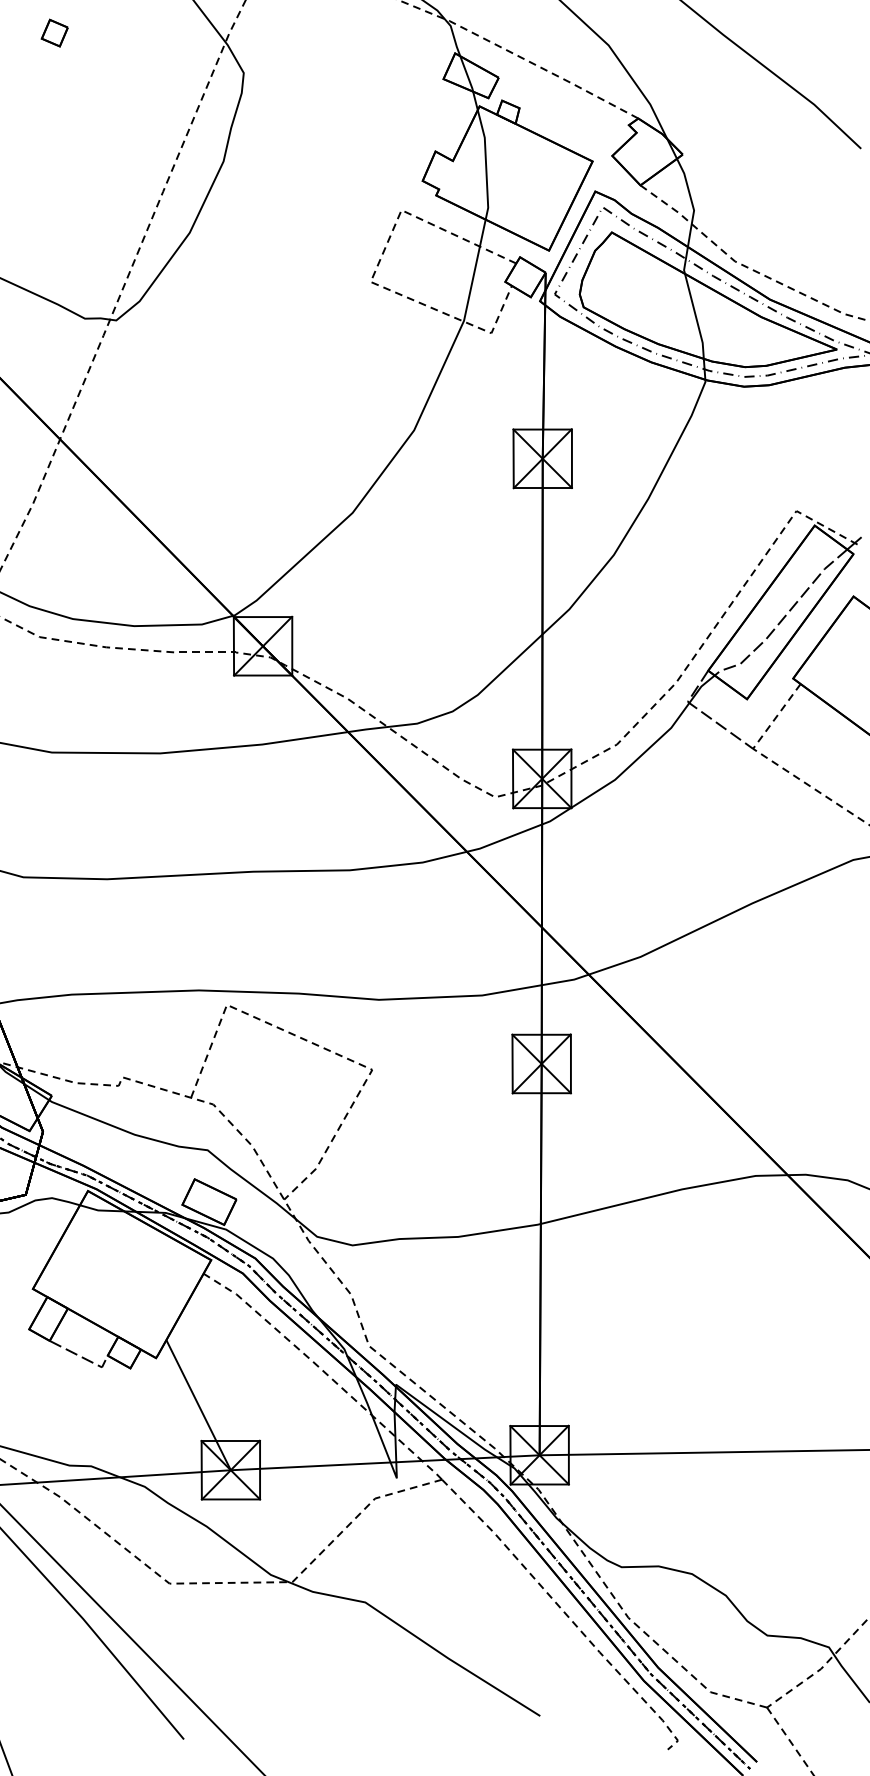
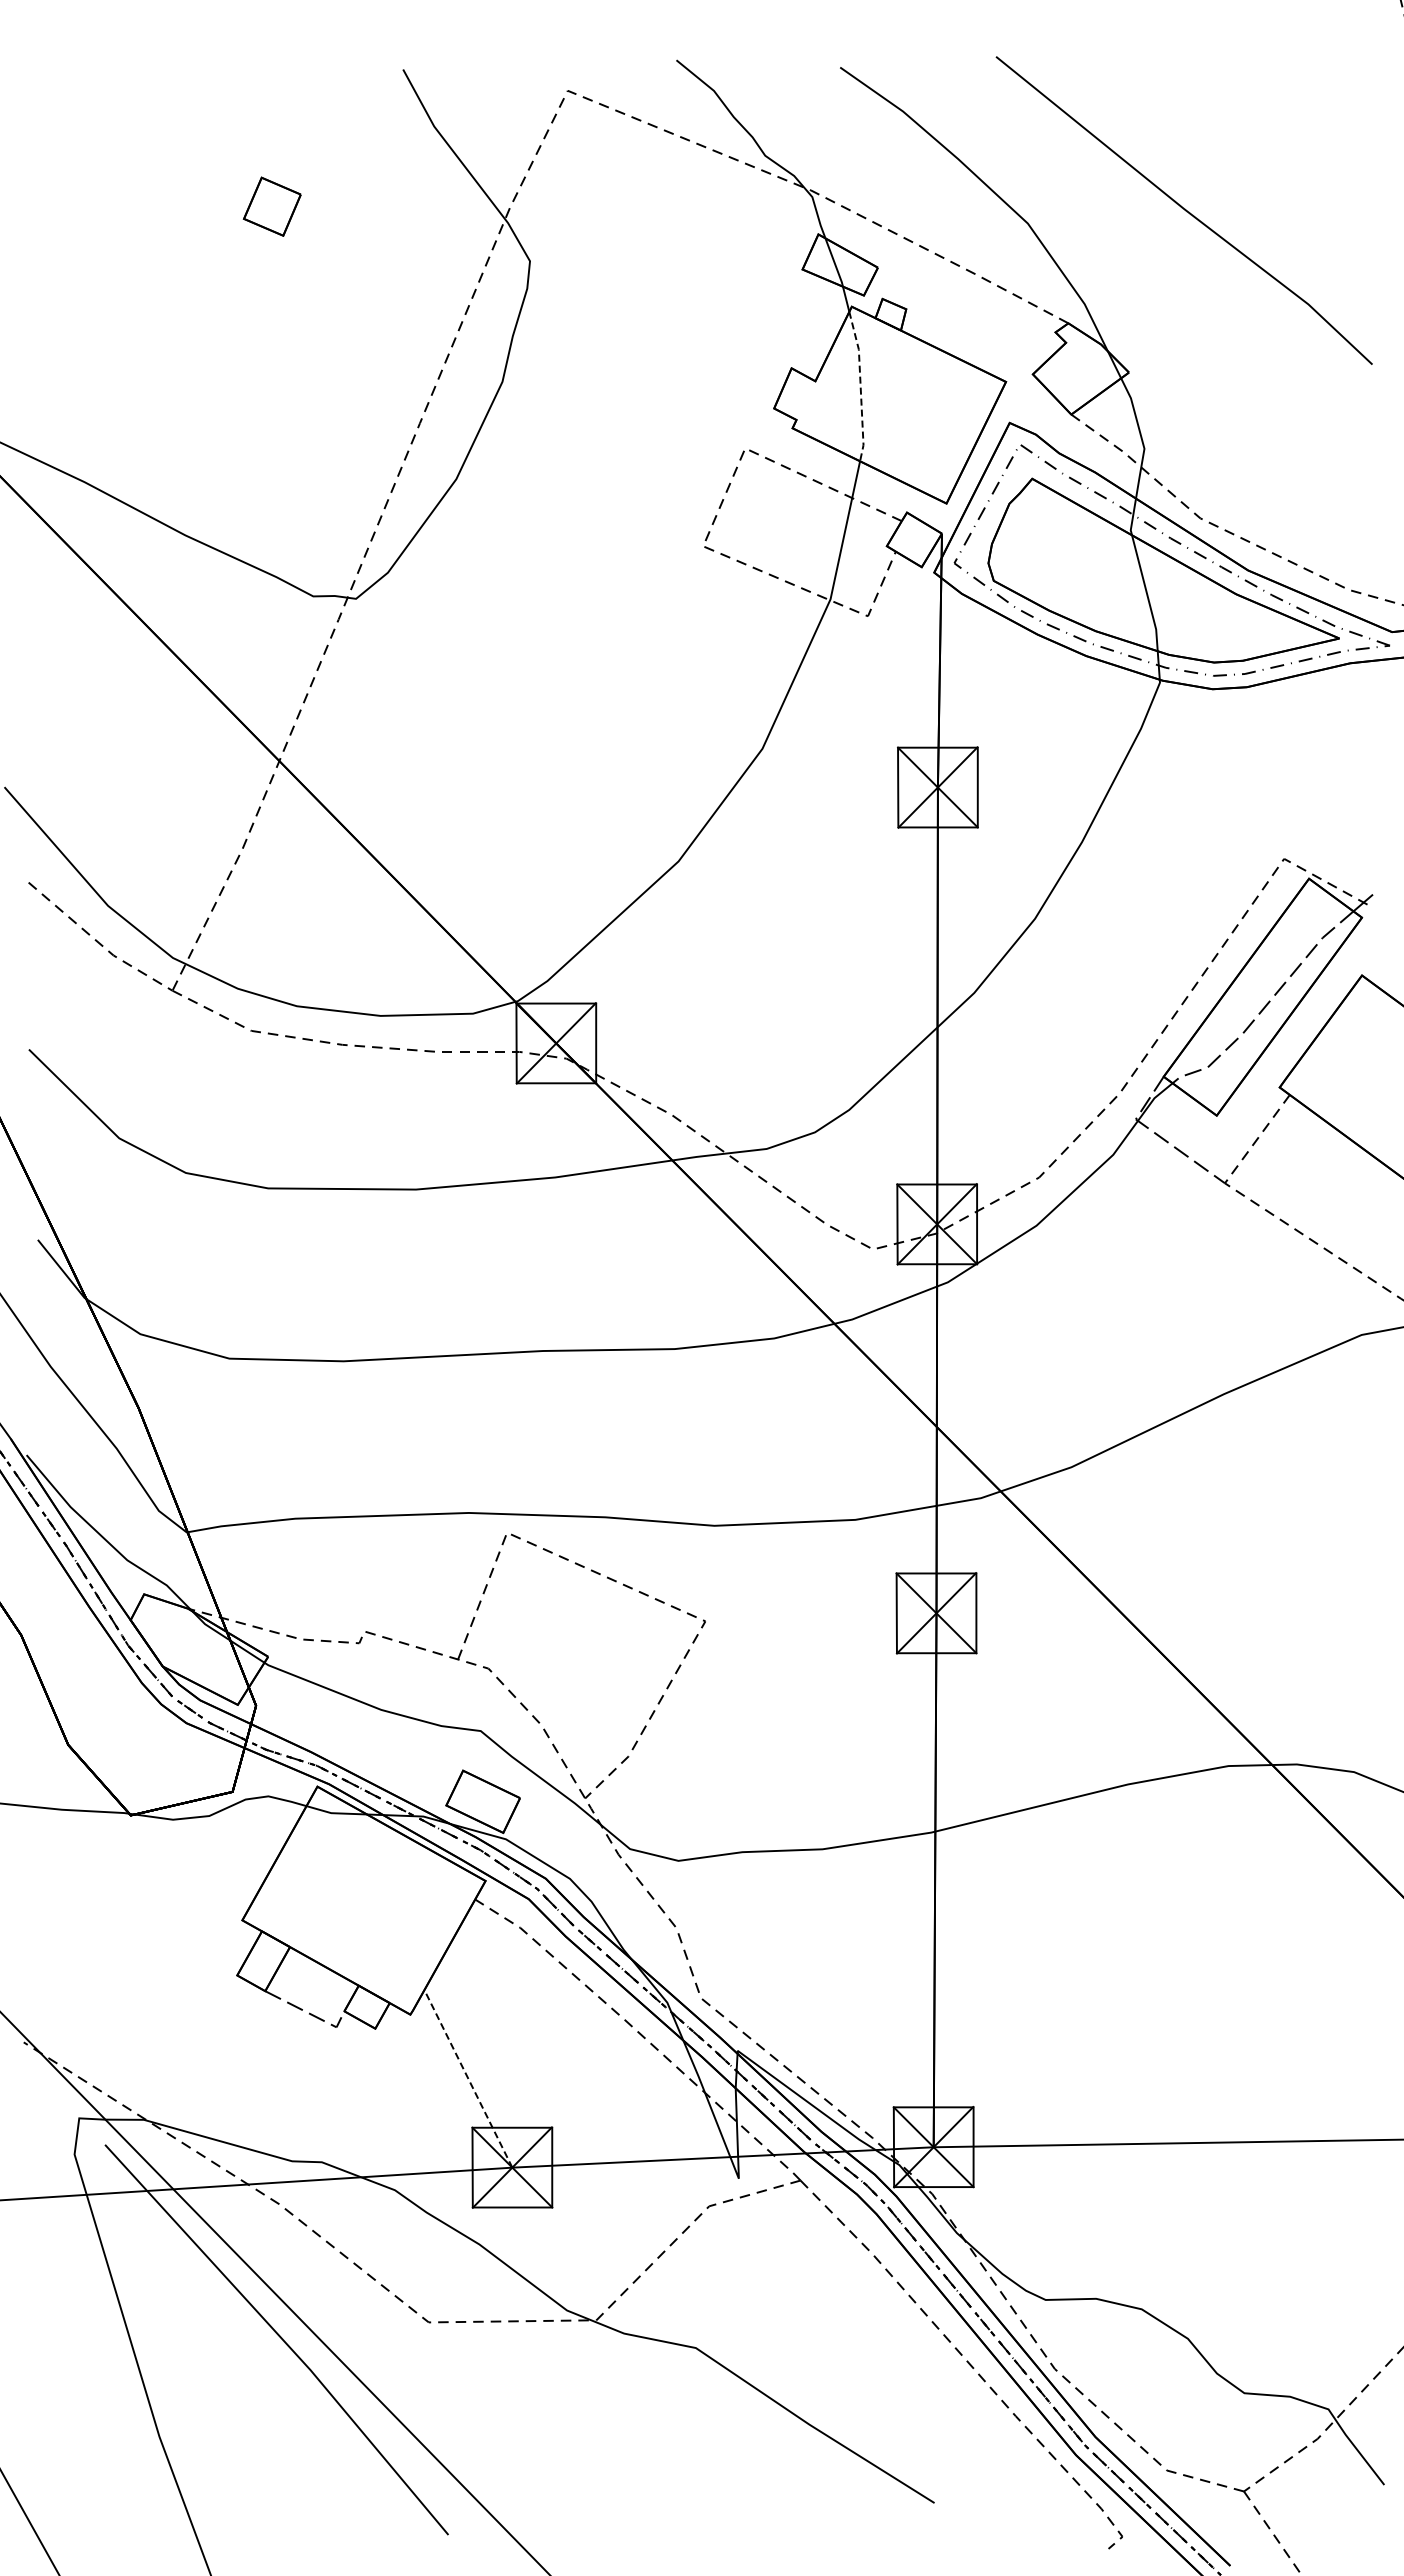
part: (54, 32) -> (271, 206), size x1.6
line: (485, 164) -> (860, 386), solid -> dashed
line: (198, 1404) -> (468, 2078), solid -> dashed

